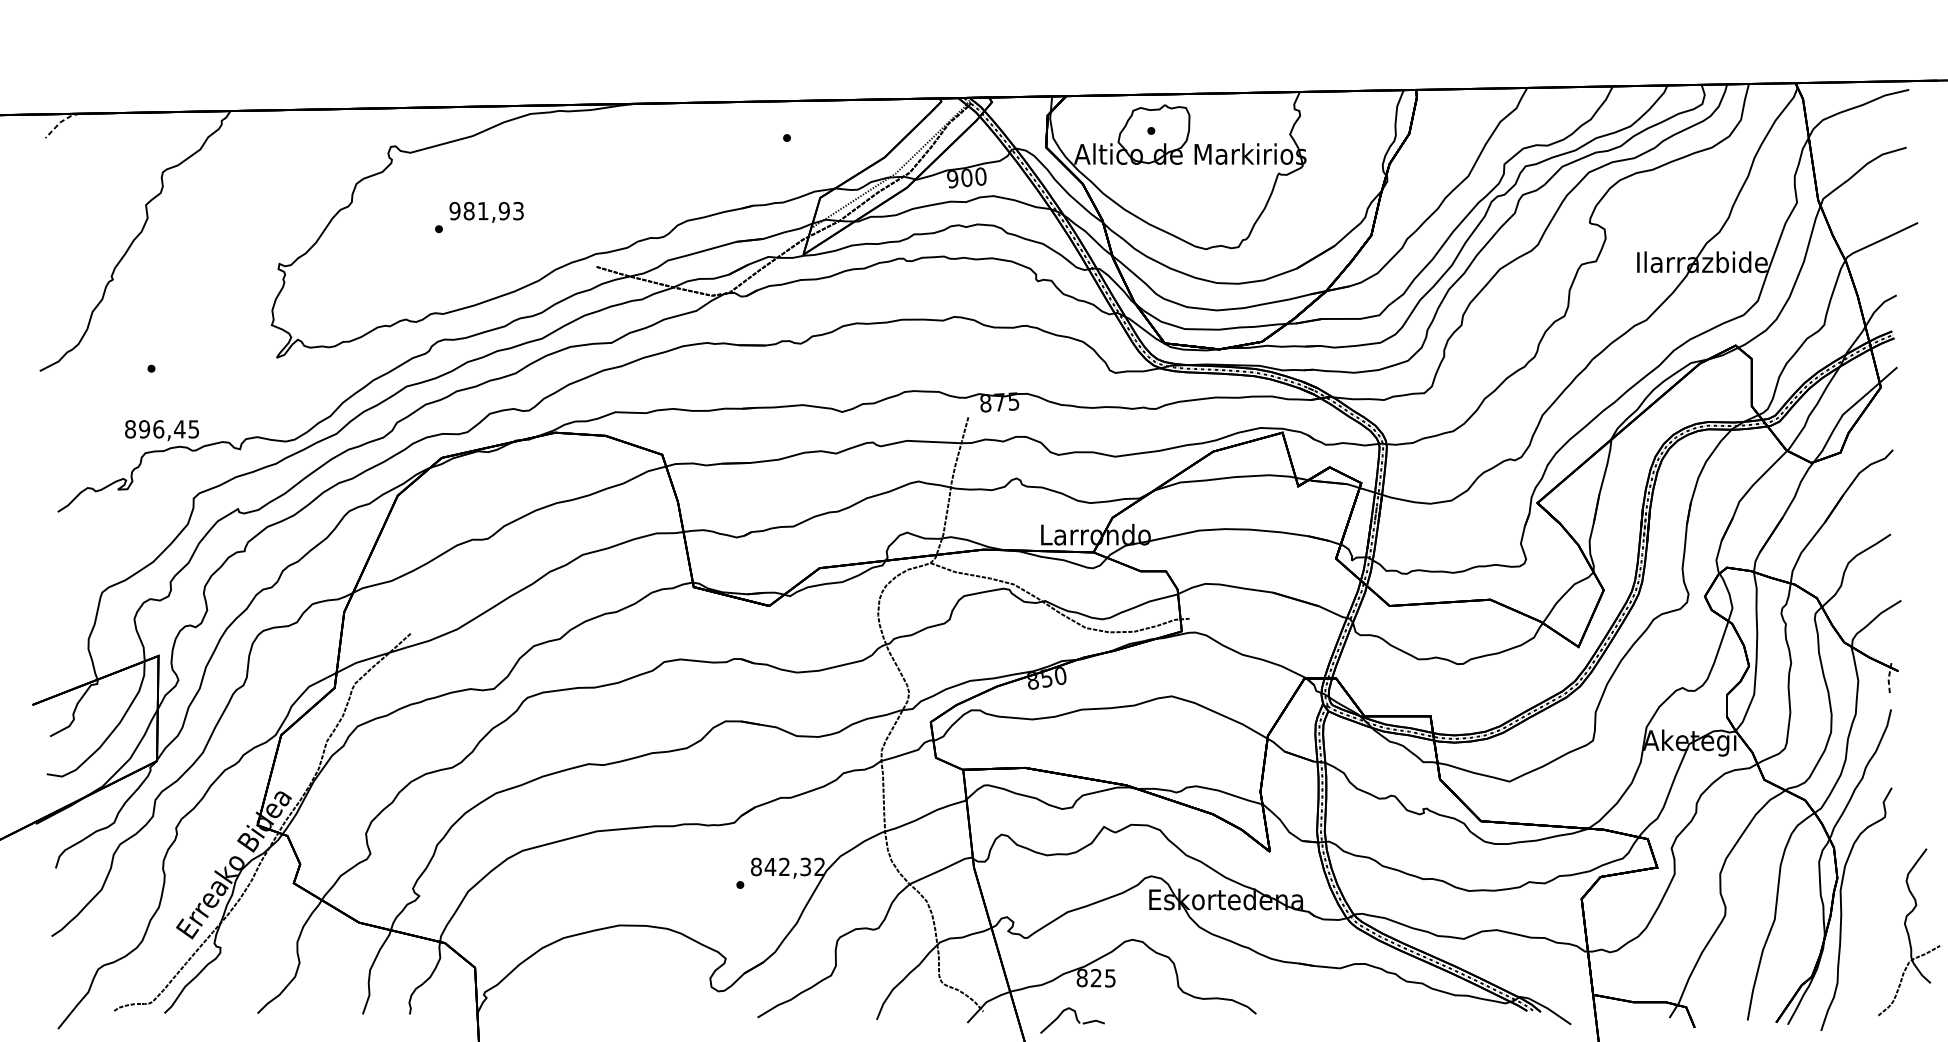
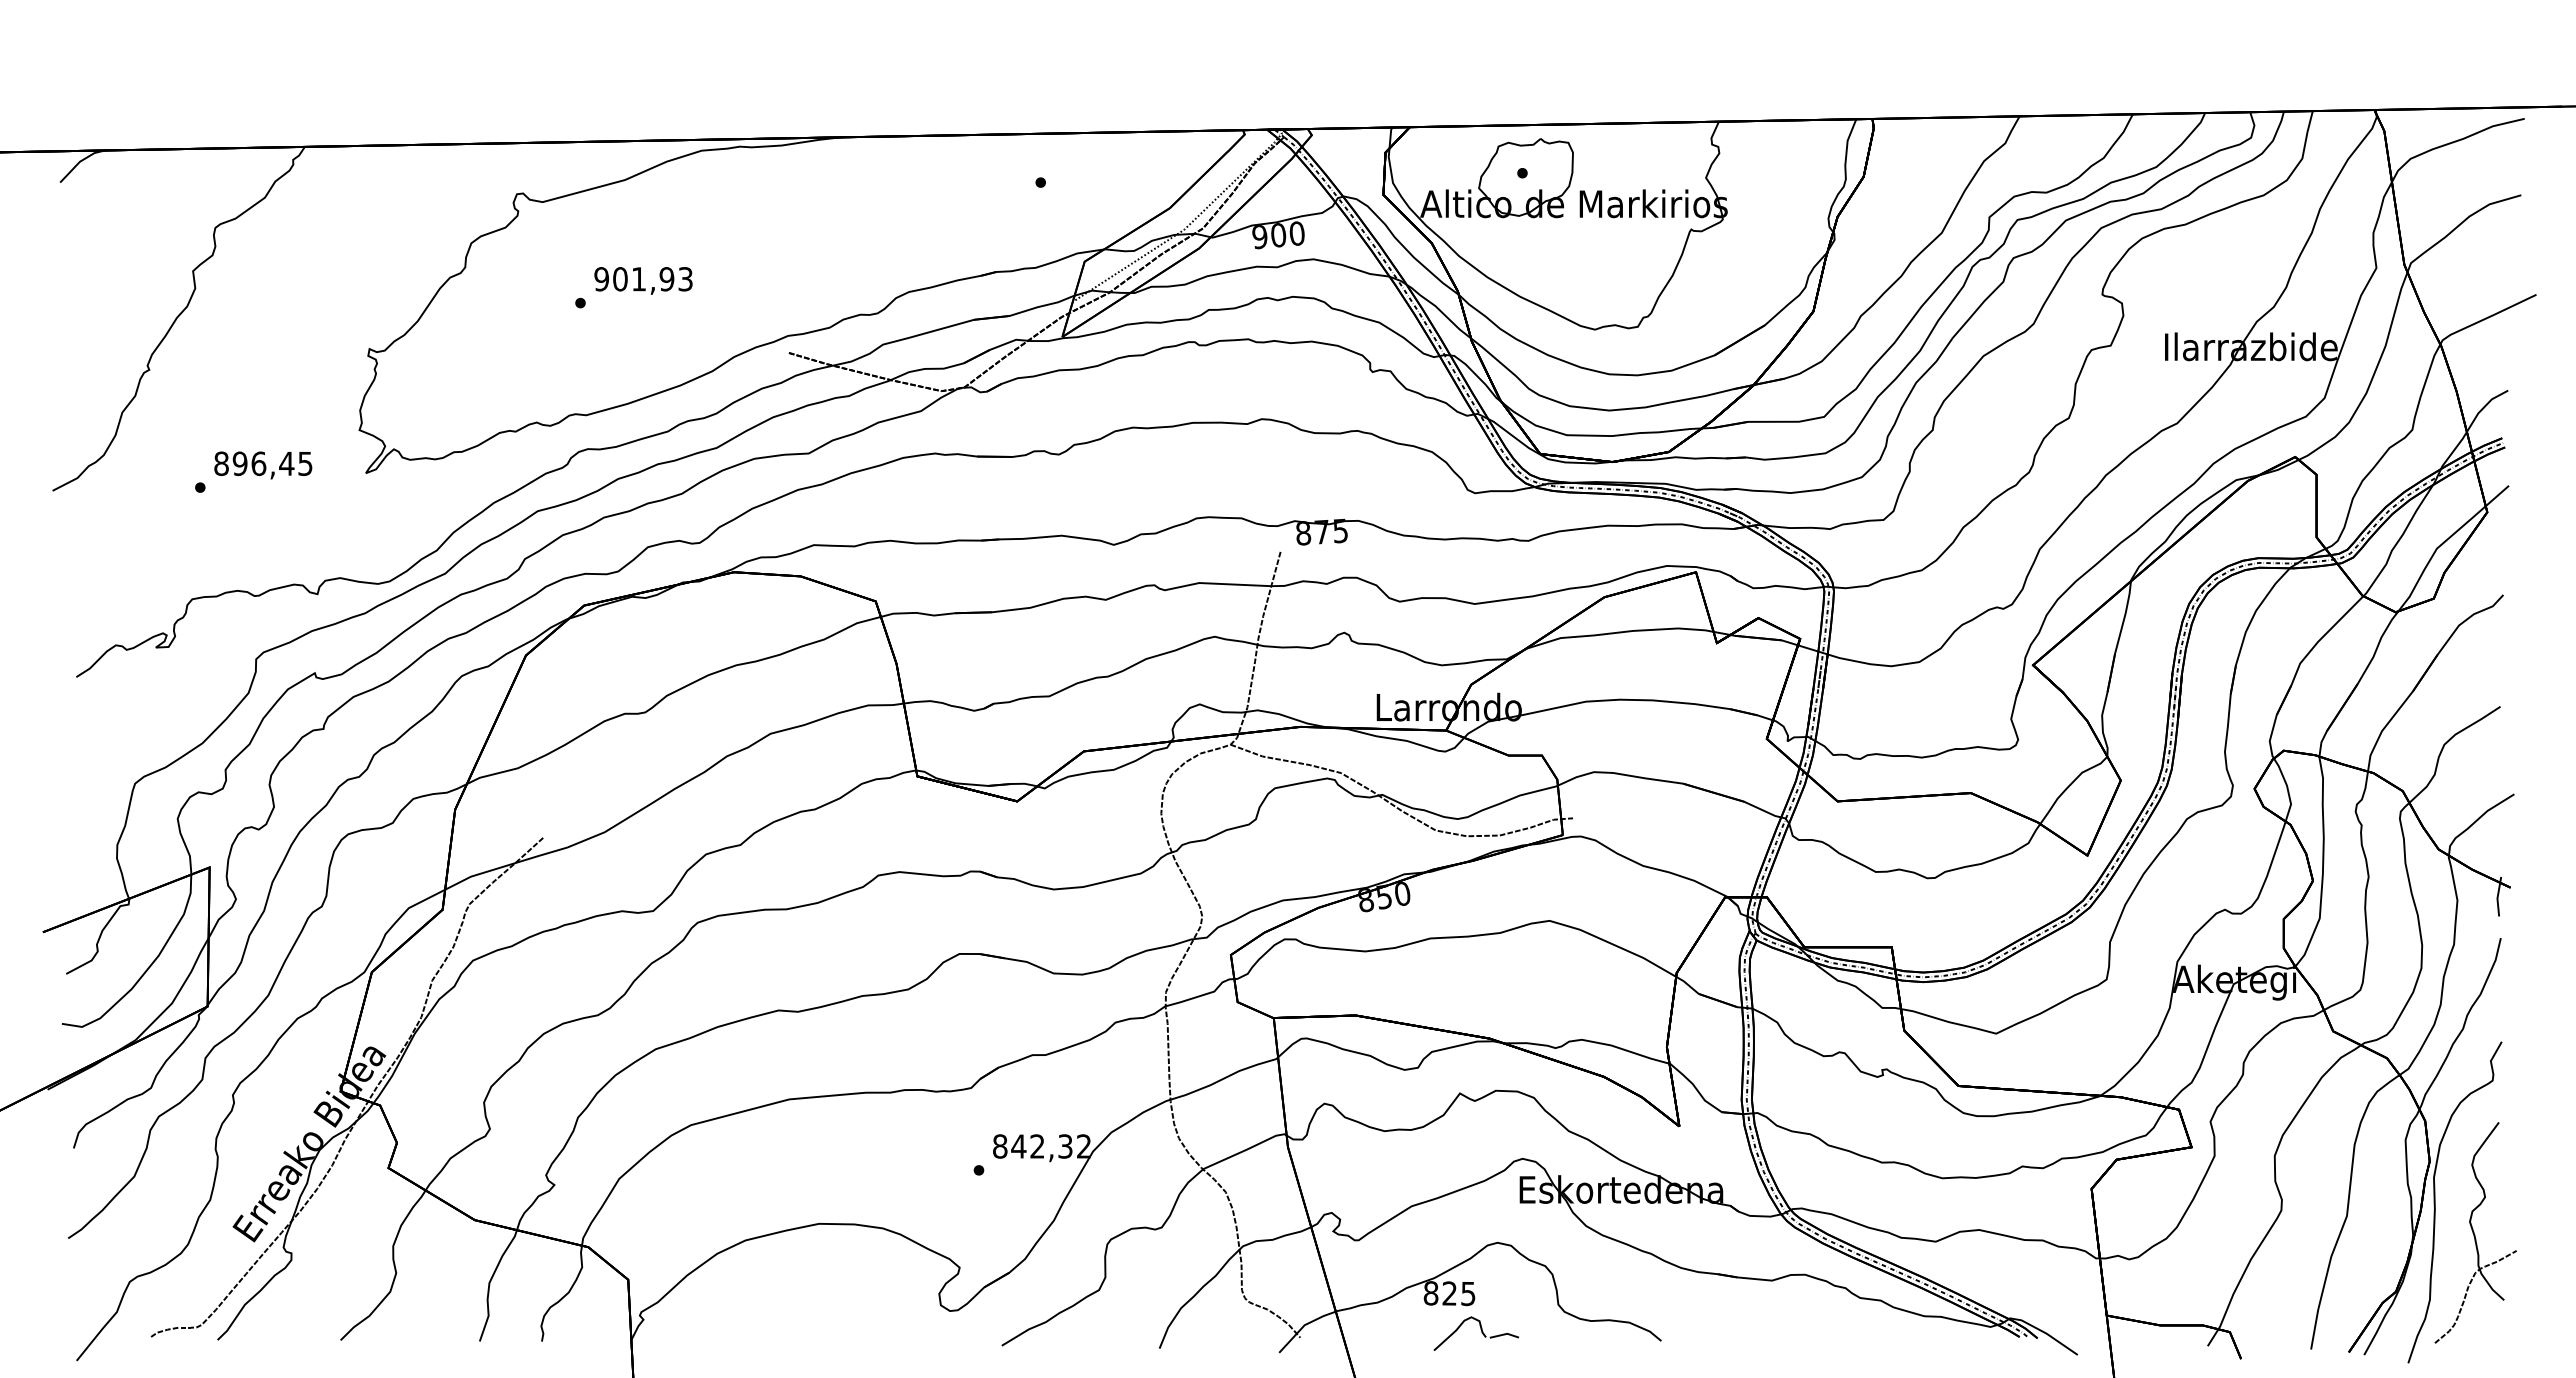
line: (60, 122) -> (79, 161), dashed -> solid
text: (469, 211) -> (620, 279), 981,93 -> 901,93
text: (162, 430) -> (263, 465), moved
line: (1888, 678) -> (2497, 897), dashed -> solid
part: (1909, 931) -> (2475, 1232), moved
part: (1076, 1019) -> (1481, 1332), moved

